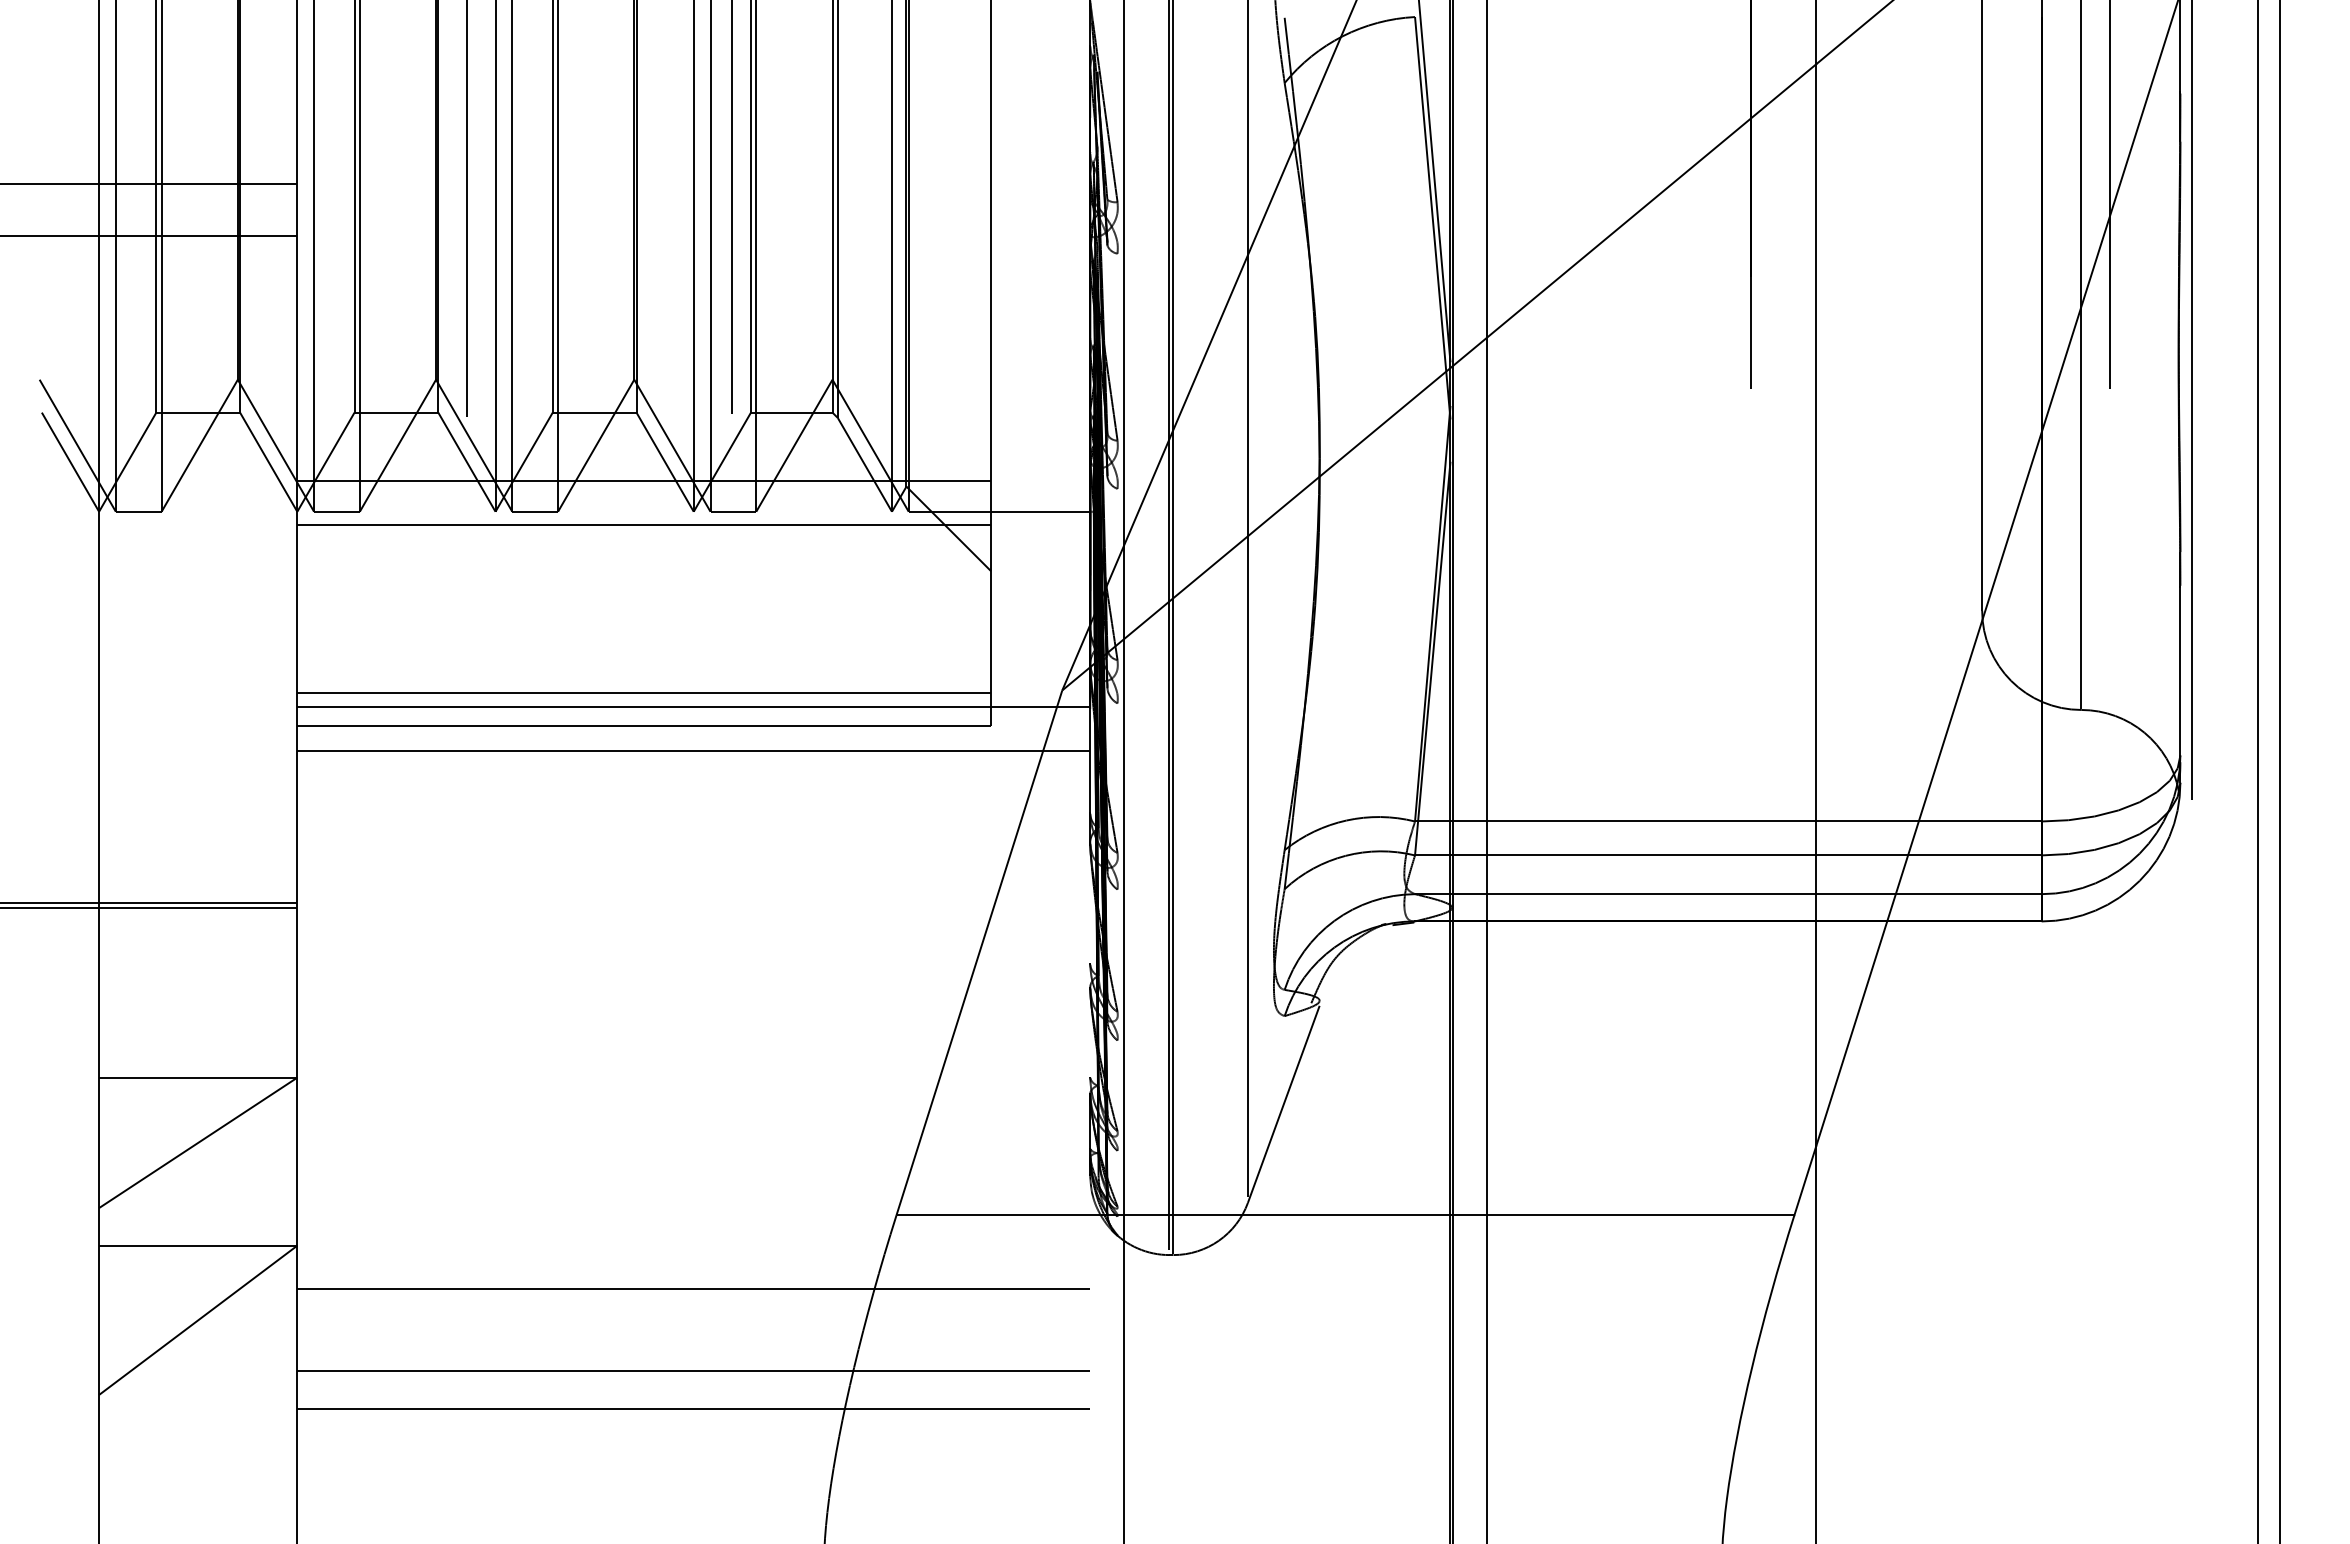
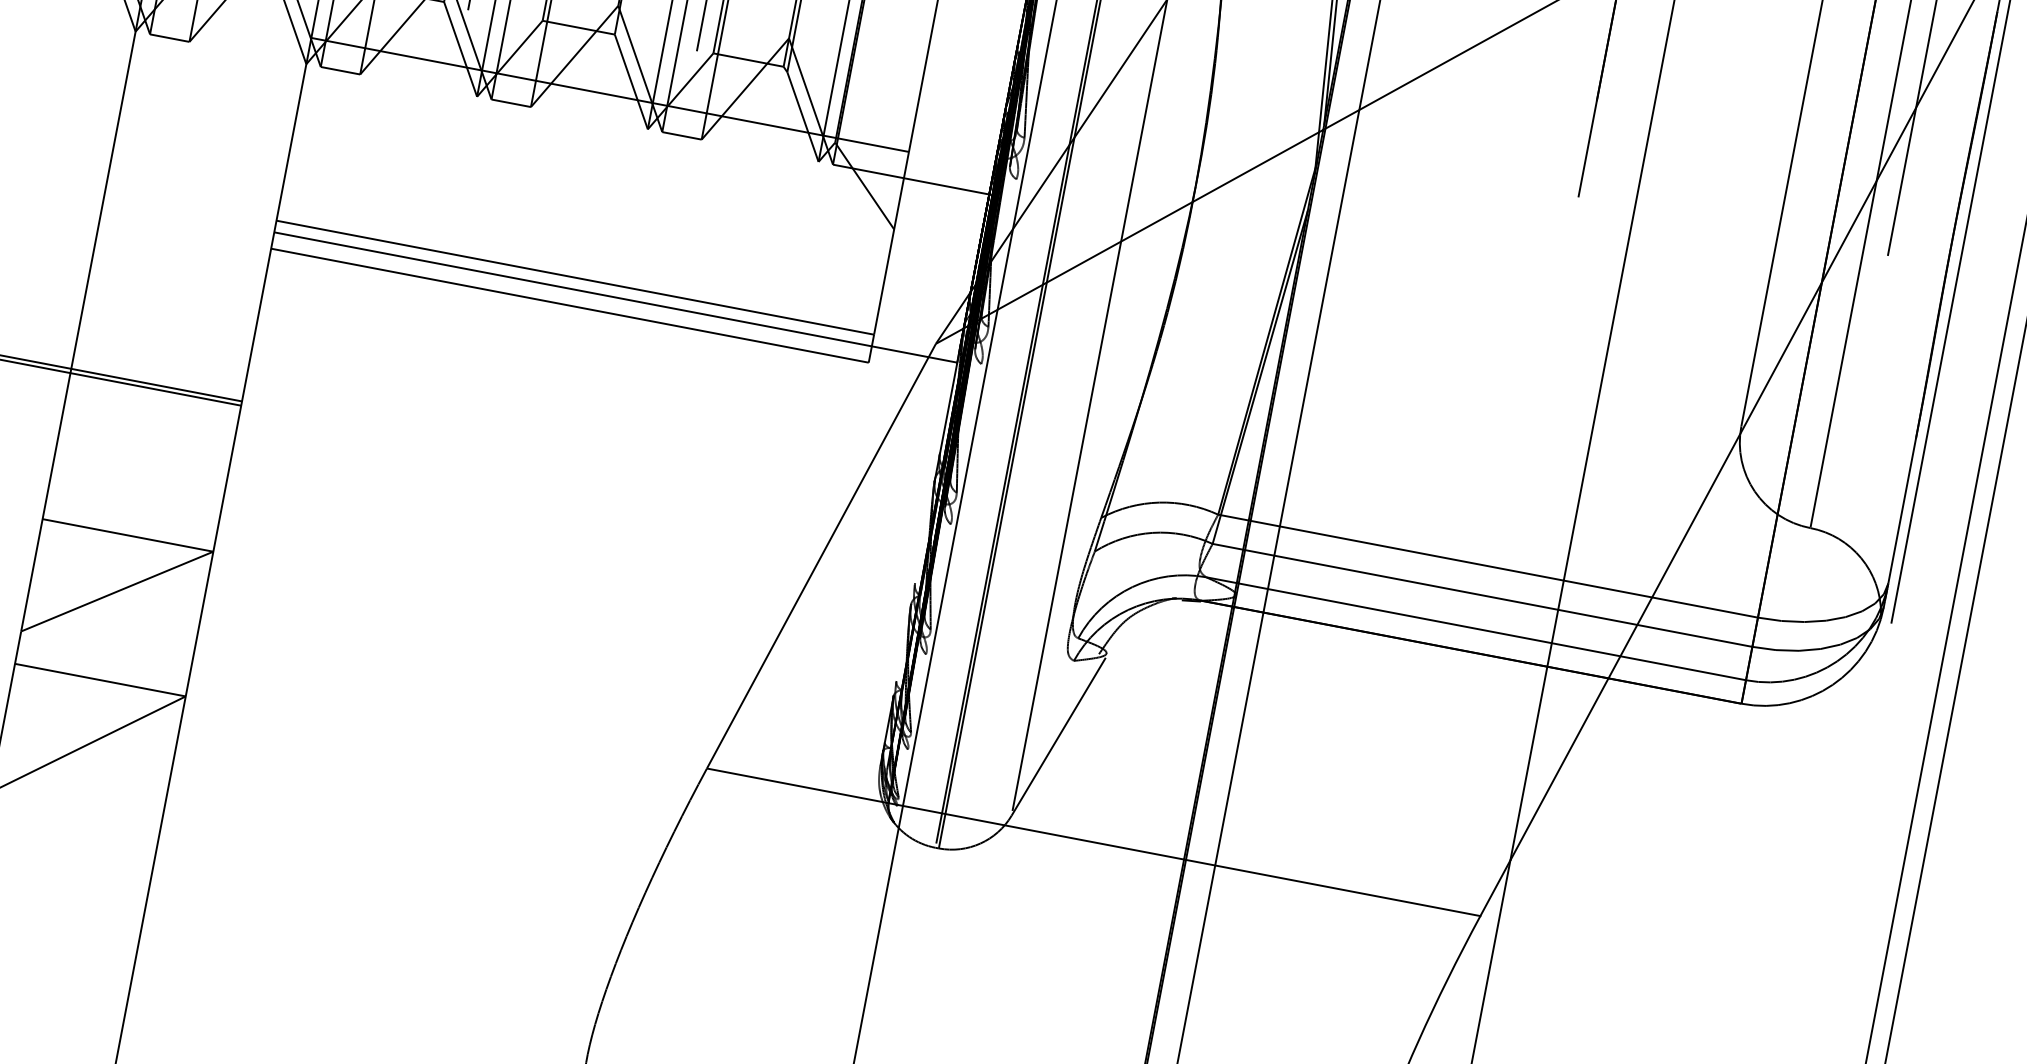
line: (644, 525) -> (603, 133), removed
line: (693, 751) -> (608, 335), removed
line: (693, 1289) -> (519, 799), removed
line: (693, 1370) -> (506, 869), removed
line: (693, 1408) -> (500, 901), removed

